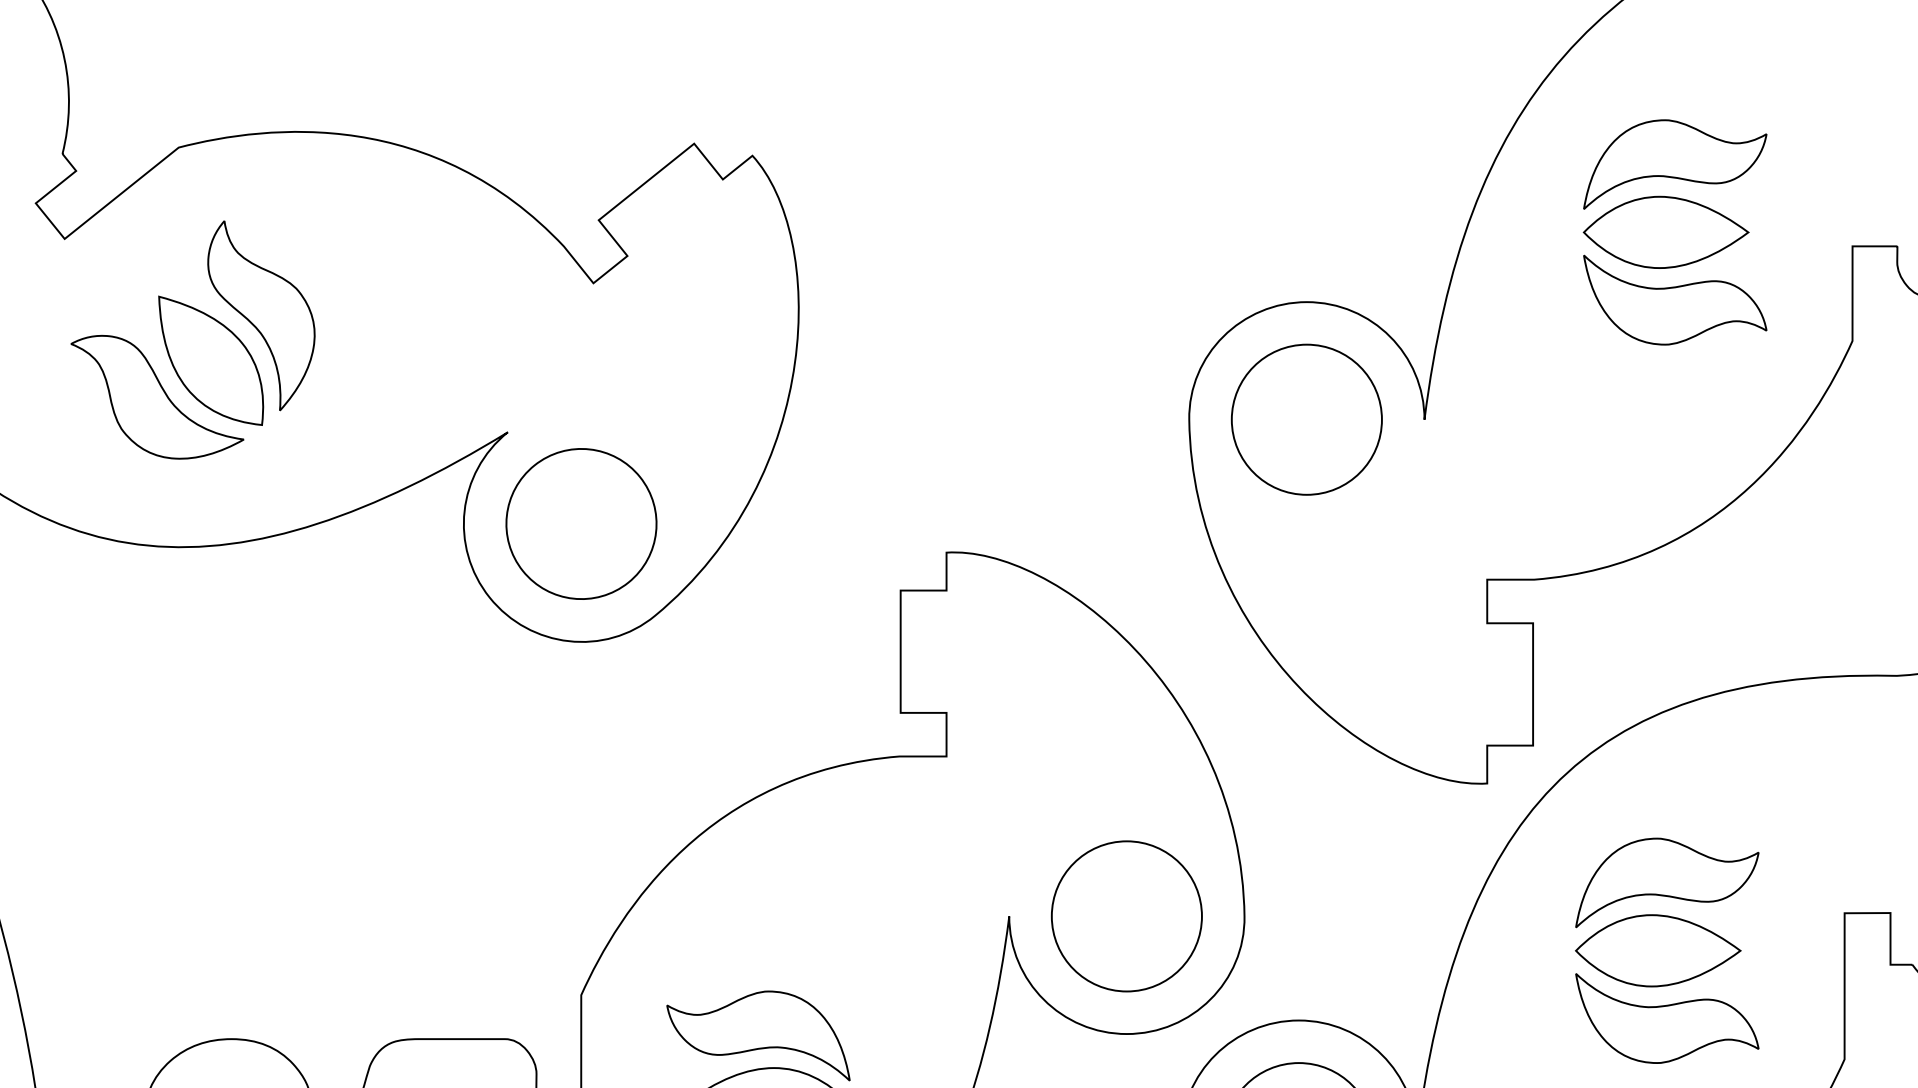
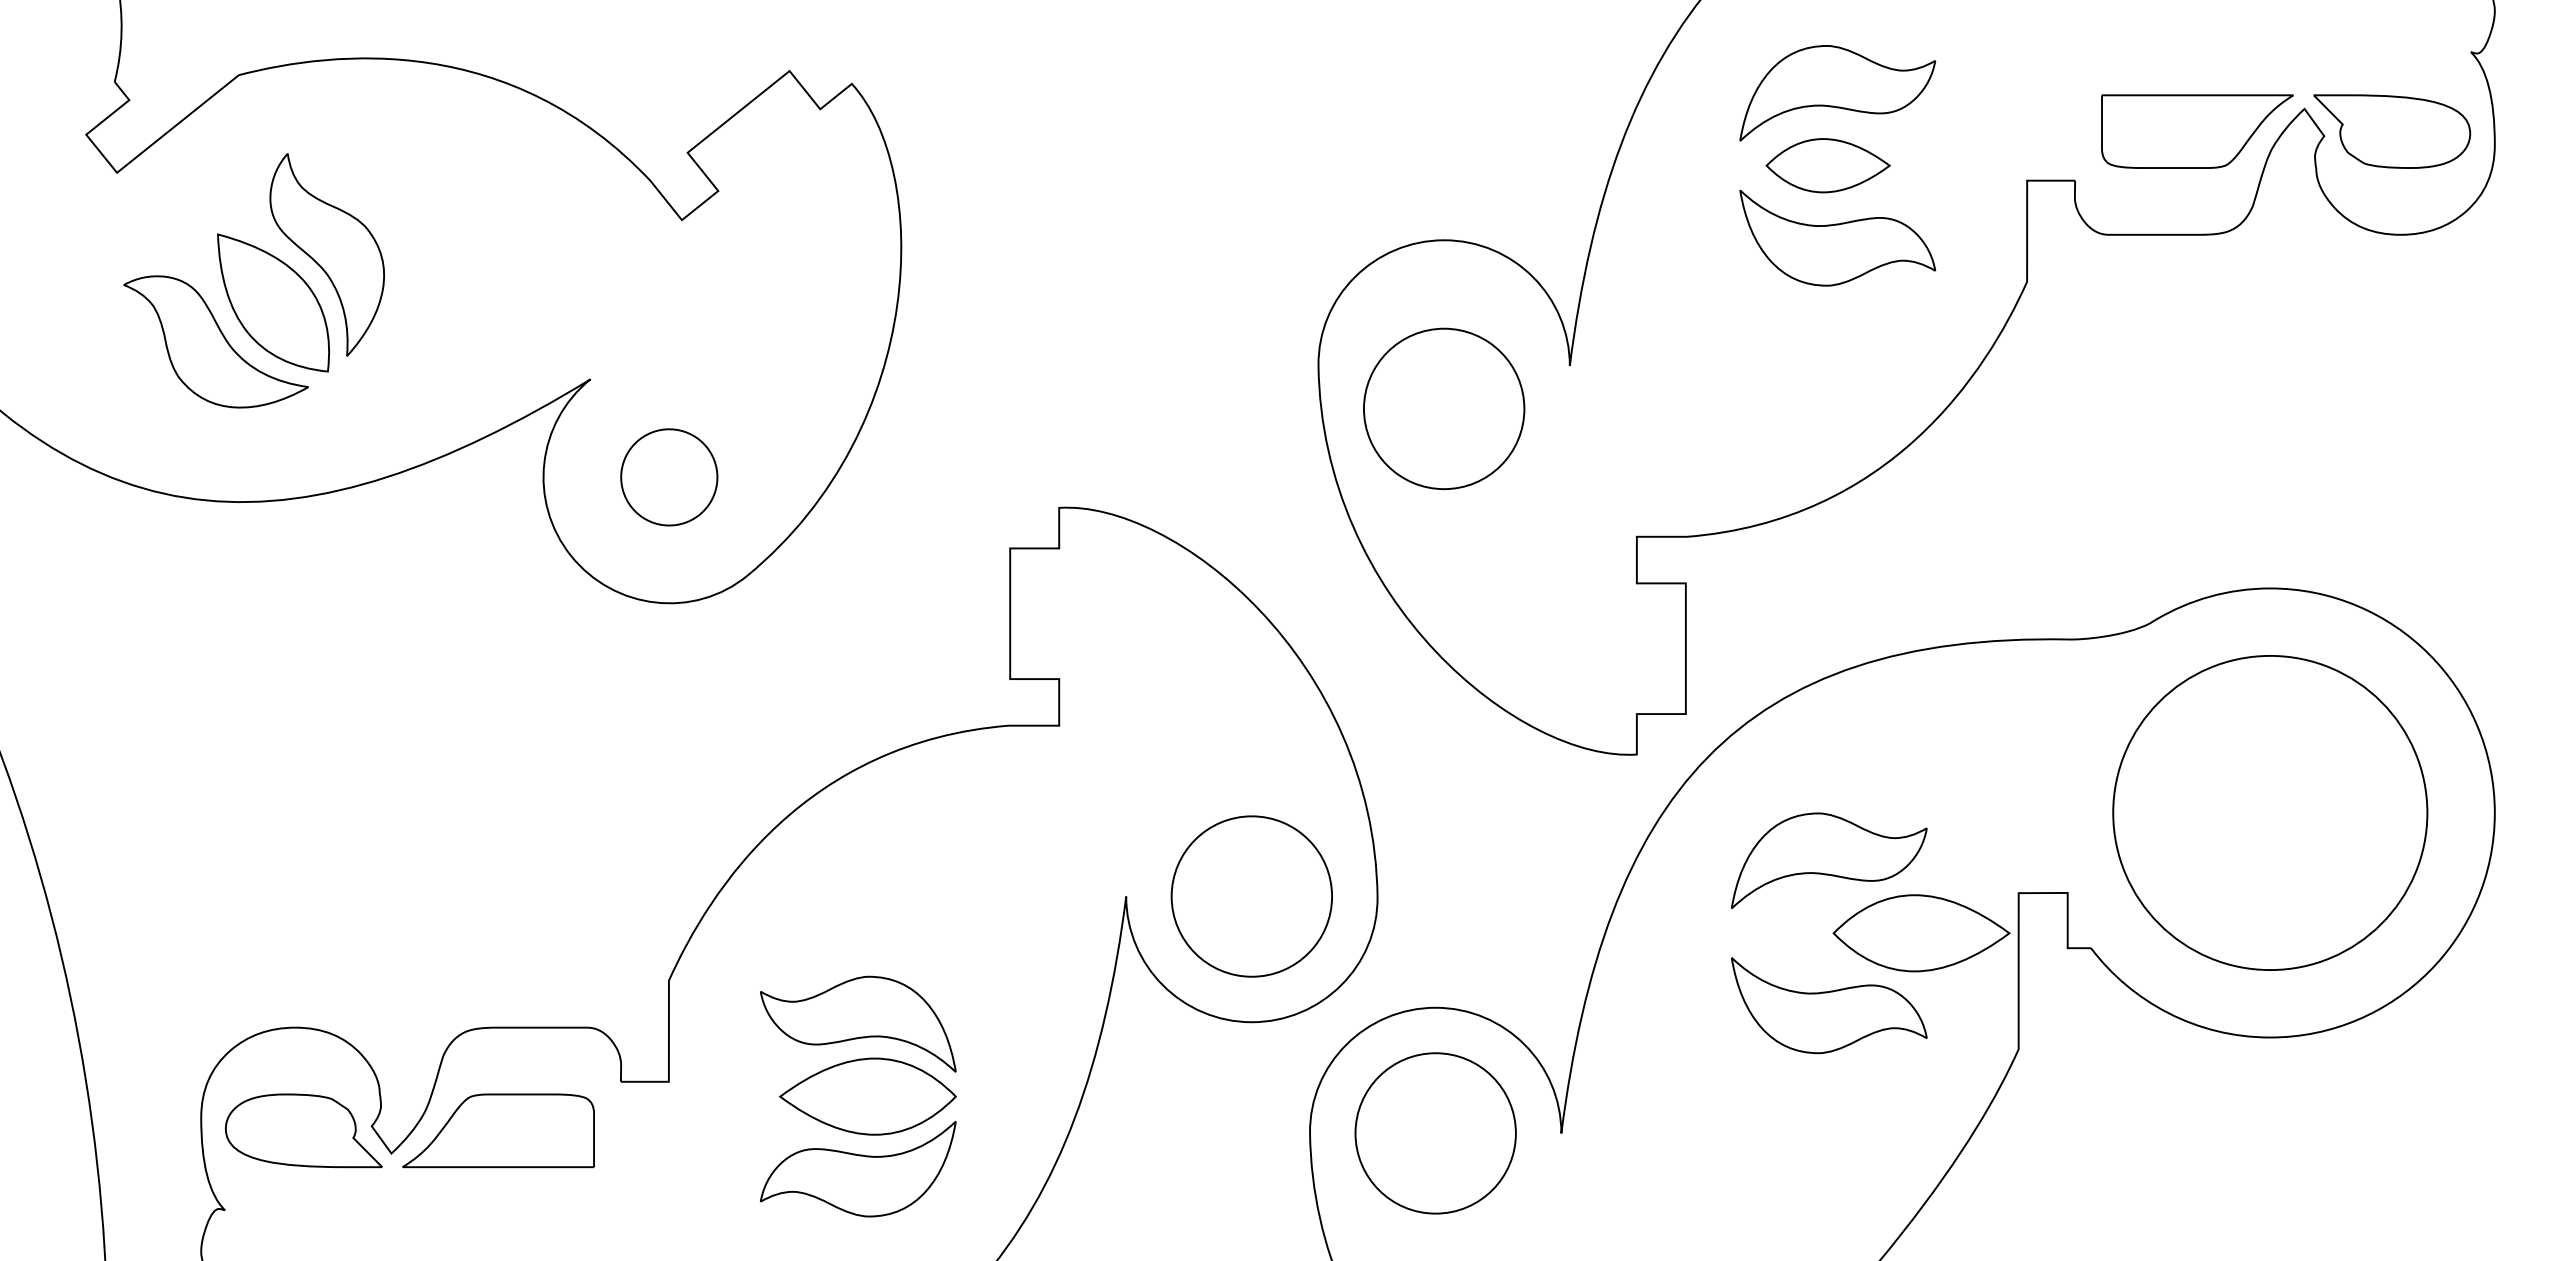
part: (1666, 232) -> (1828, 165), size x0.7
part: (1307, 419) -> (1444, 408), moved
part: (581, 524) -> (669, 477), size x0.6
part: (1658, 950) -> (1921, 933), moved

